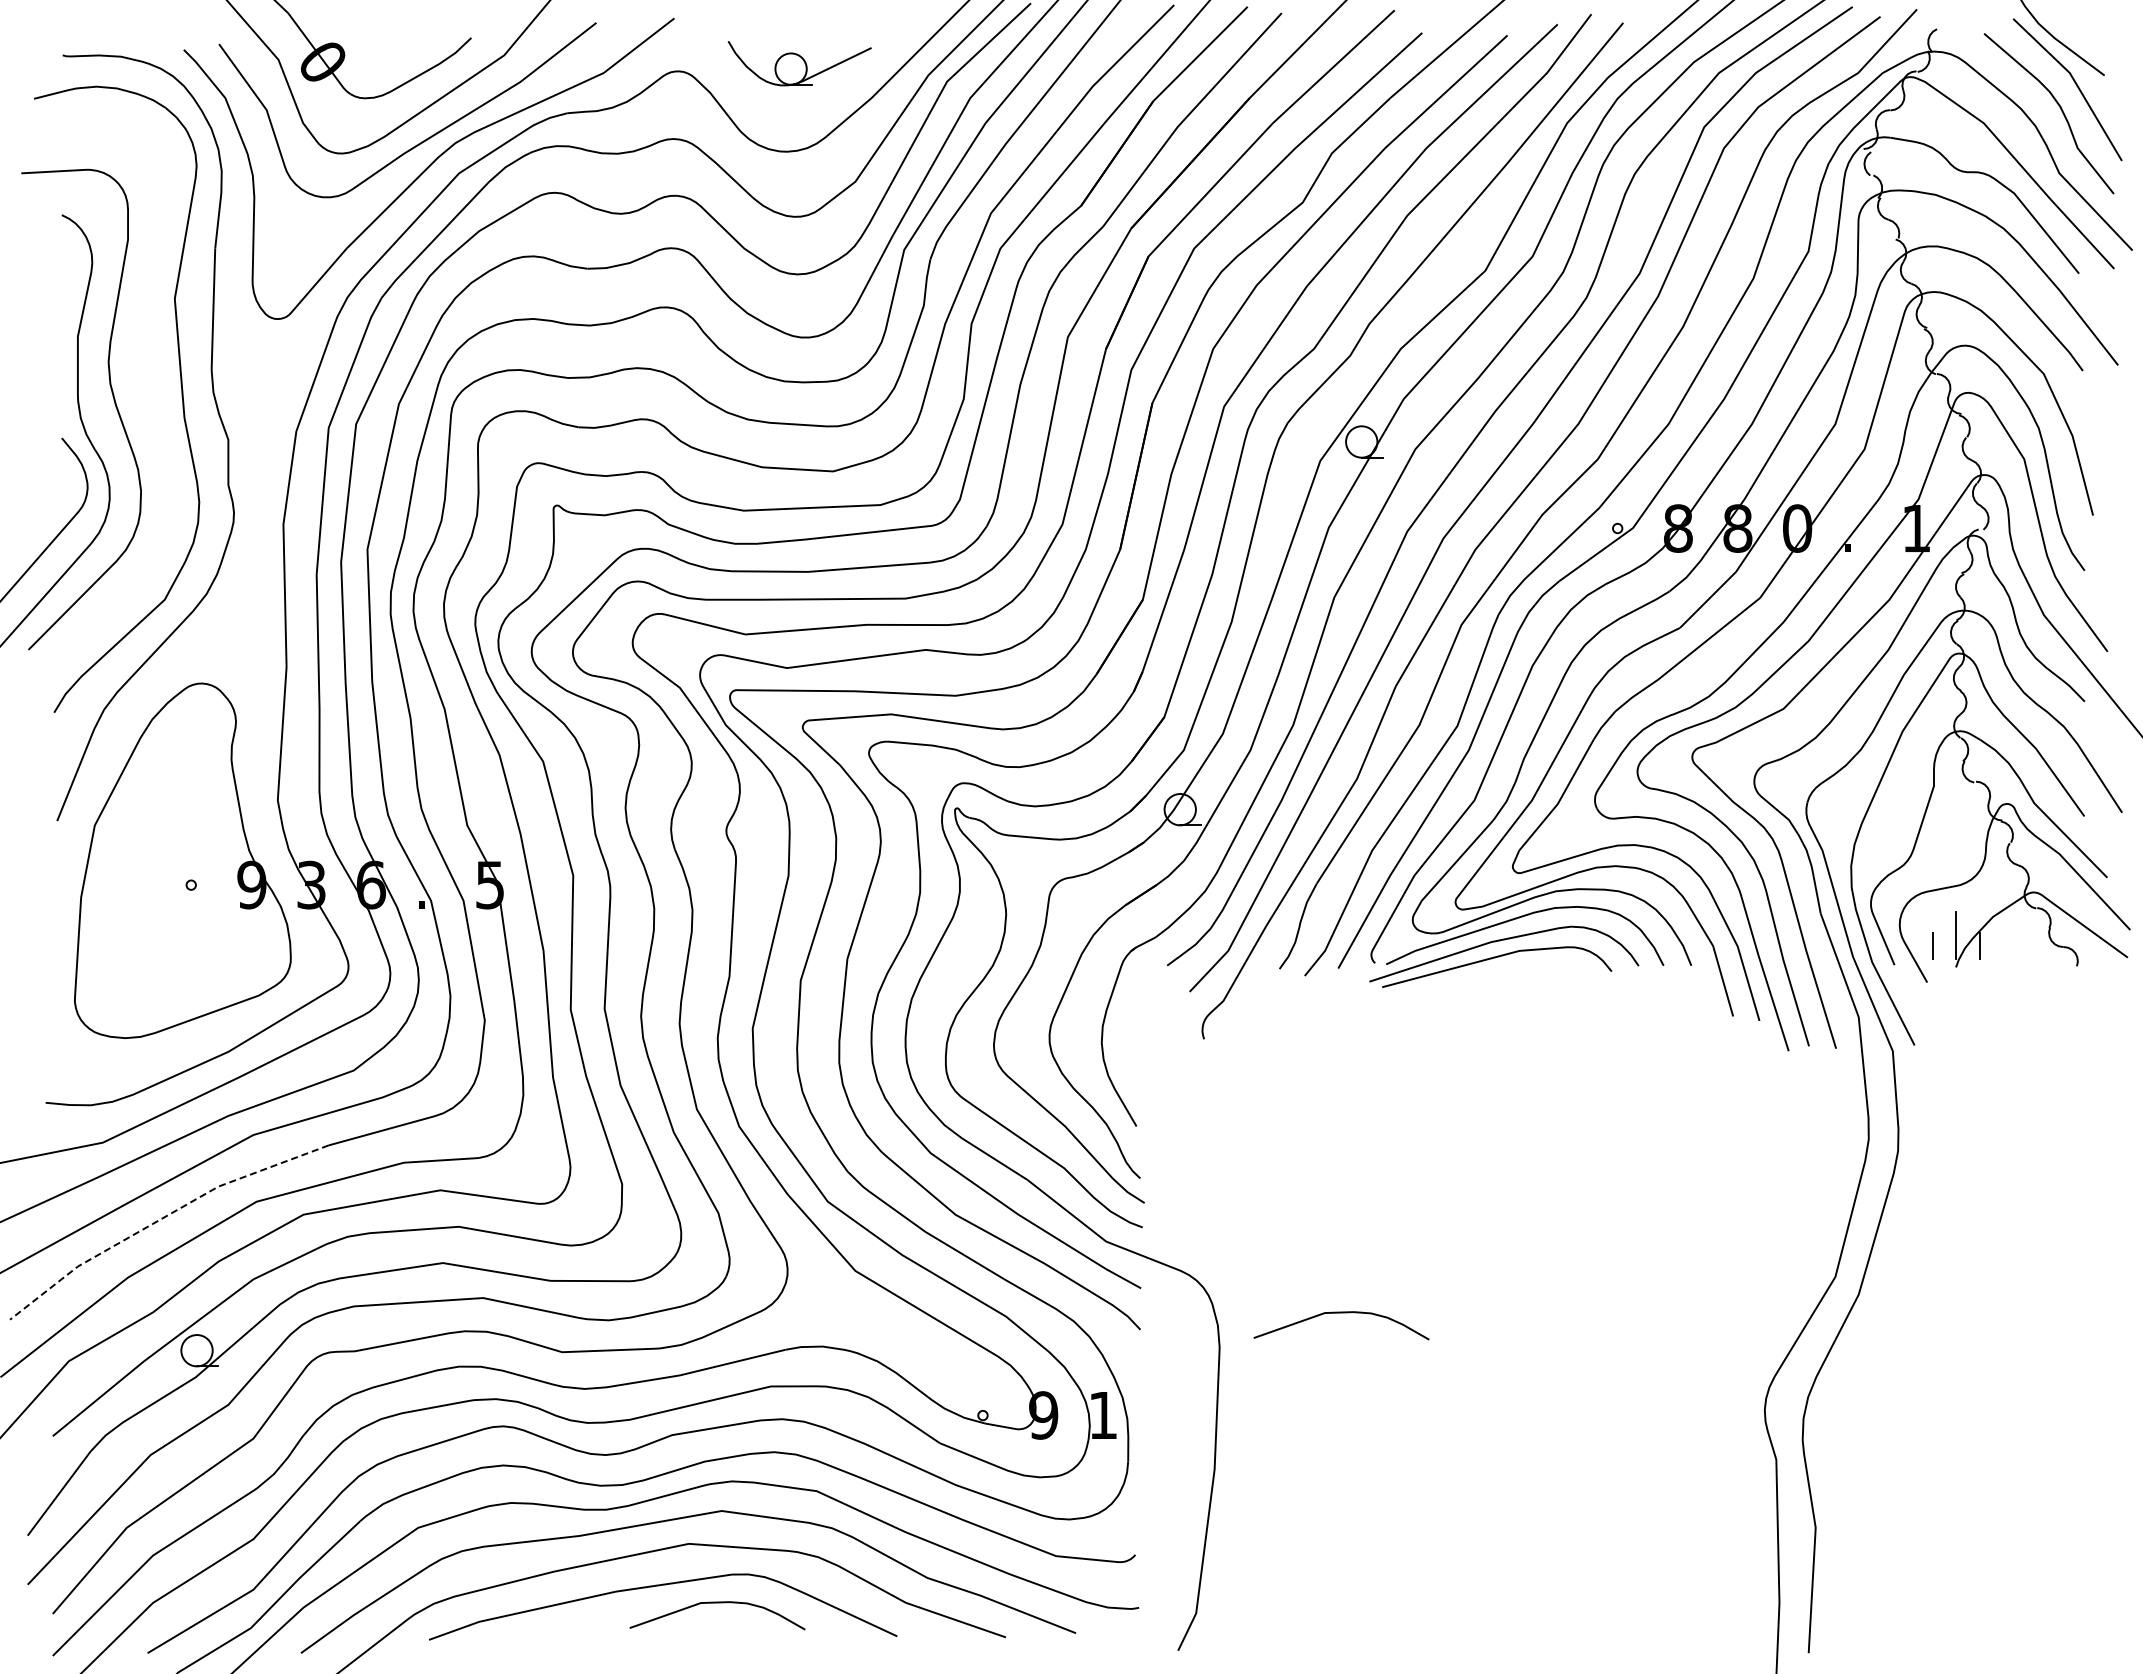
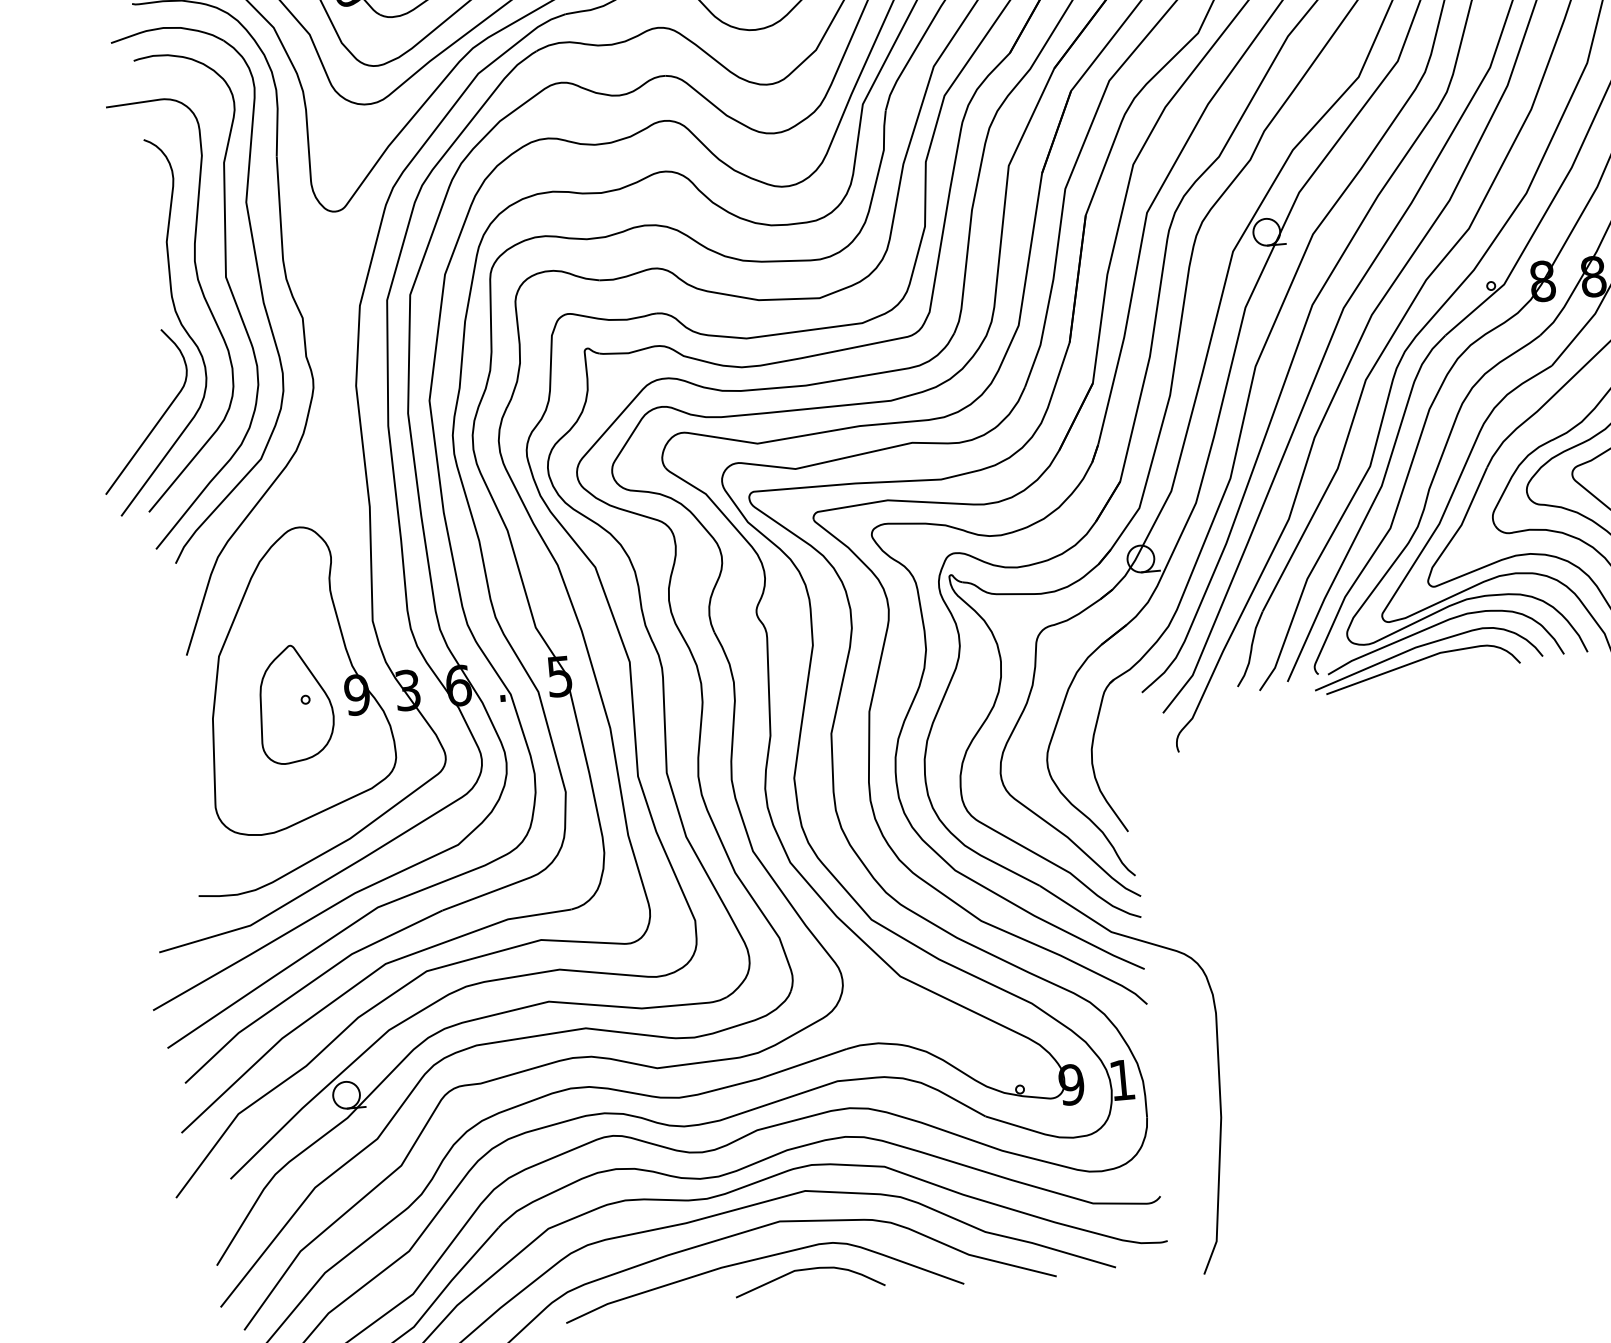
curve: (145, 396) -> (228, 287), added
part: (179, 888) -> (295, 703), added
line: (161, 1219) -> (306, 986), dashed -> solid
curve: (1341, 1313) -> (1317, 975), removed

